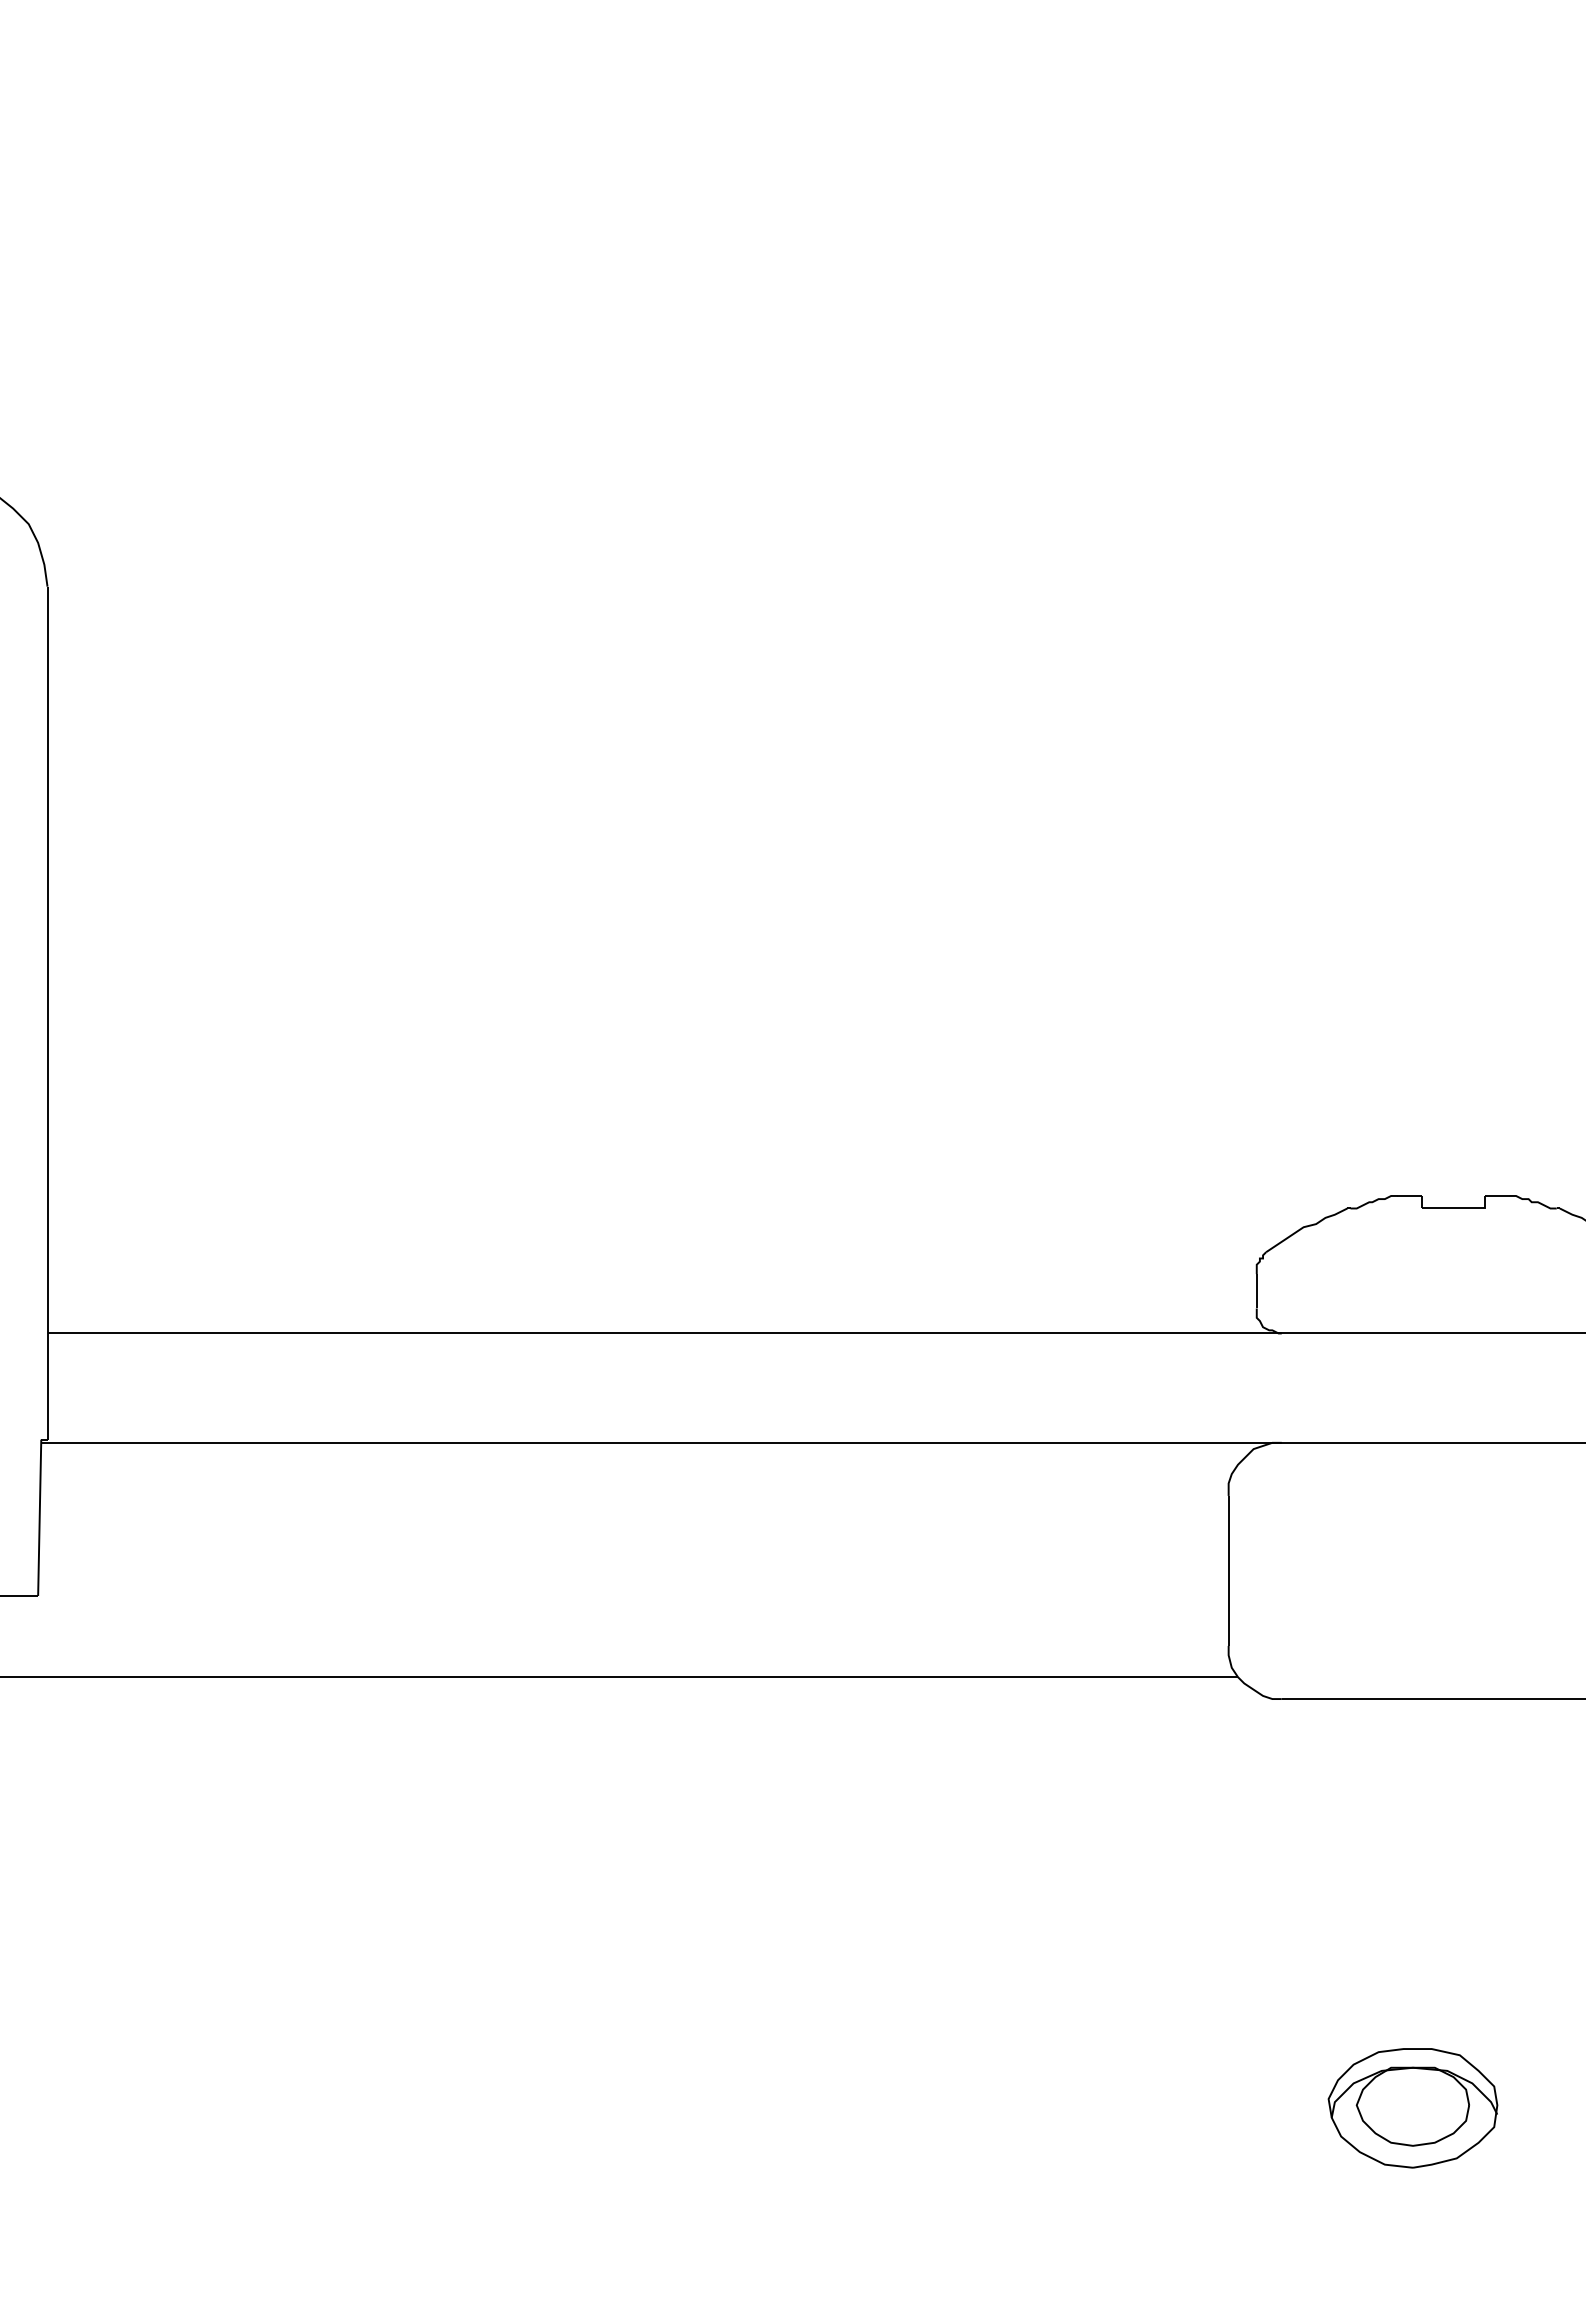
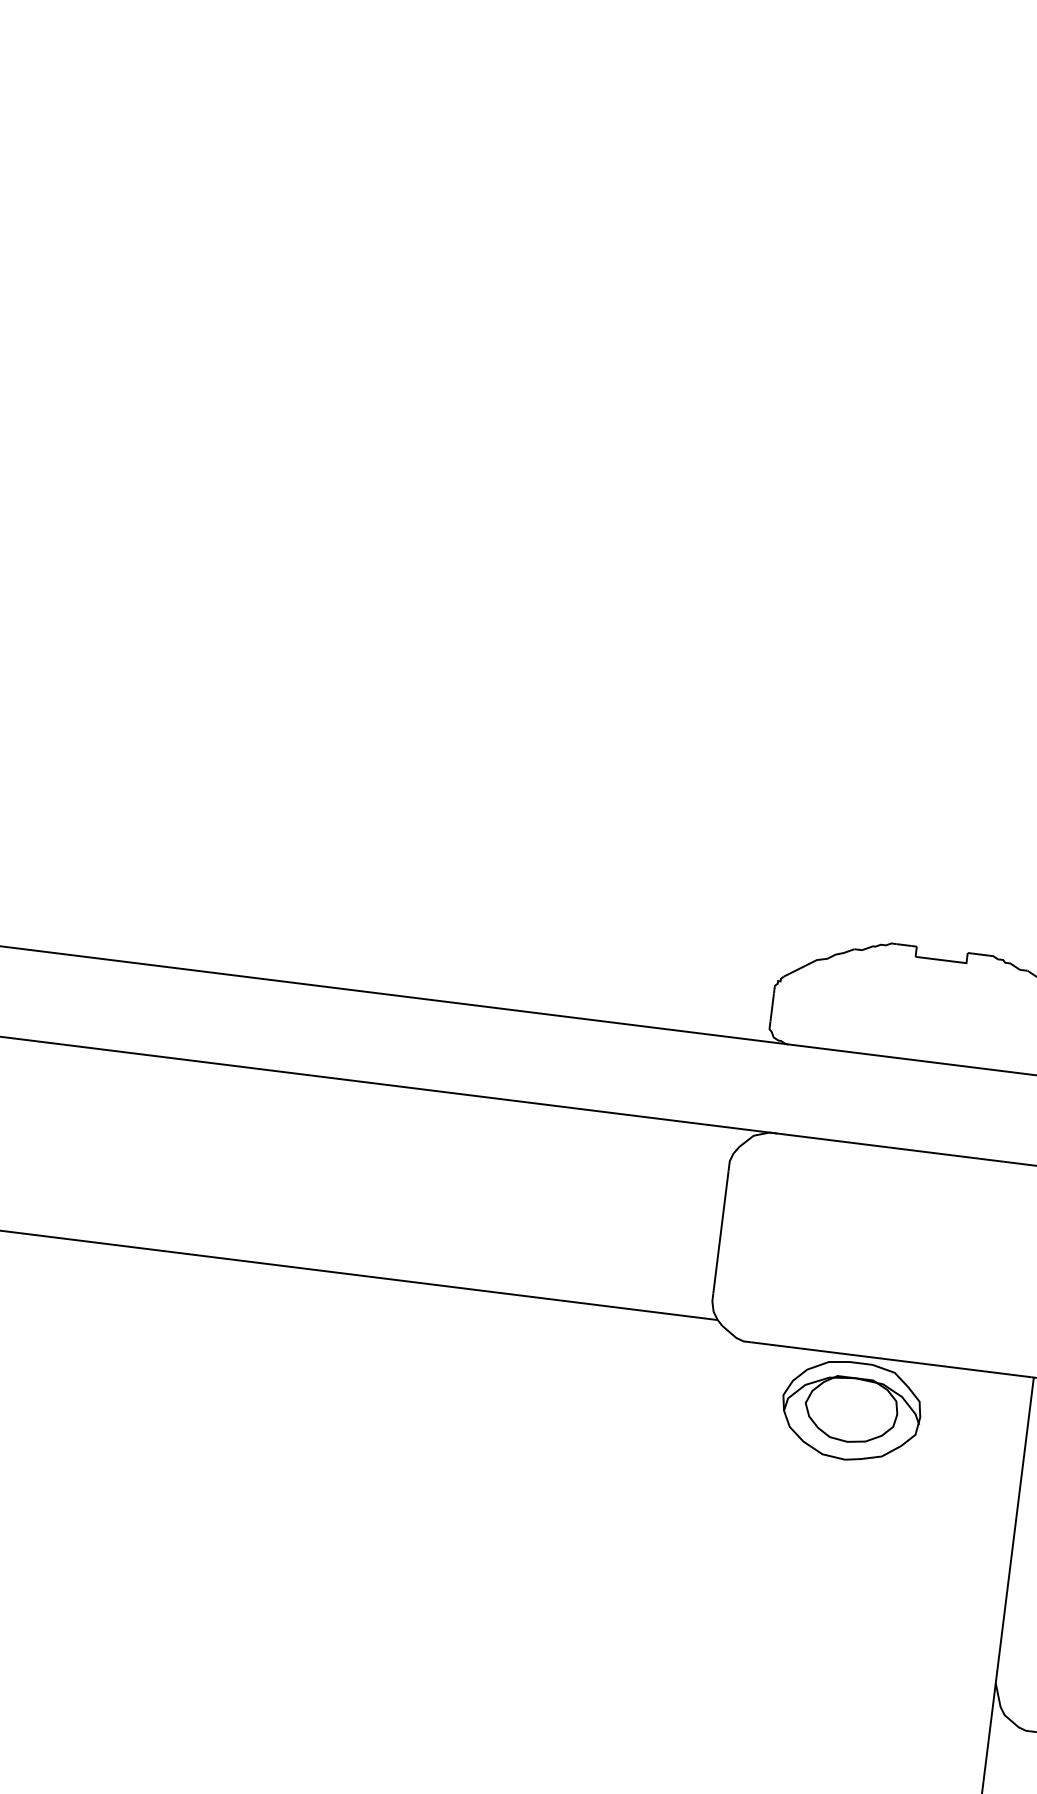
part: (1412, 2108) -> (850, 1411), moved

